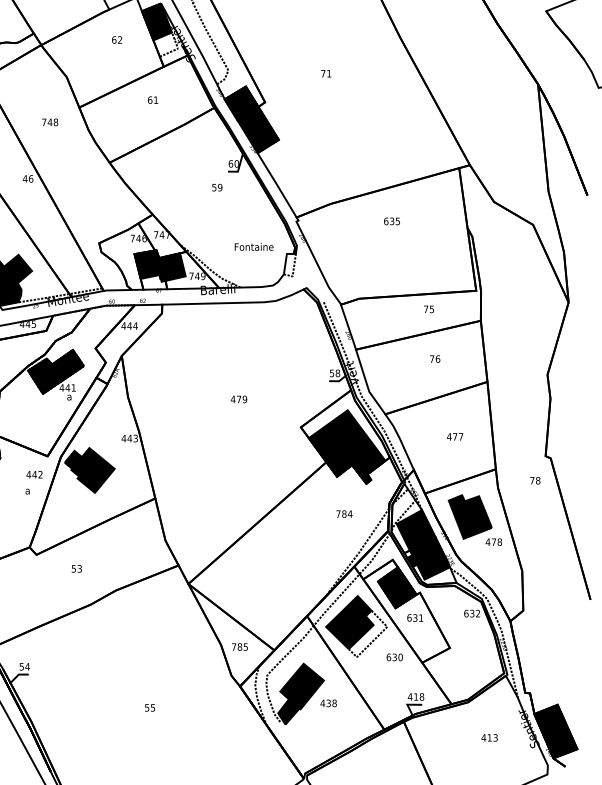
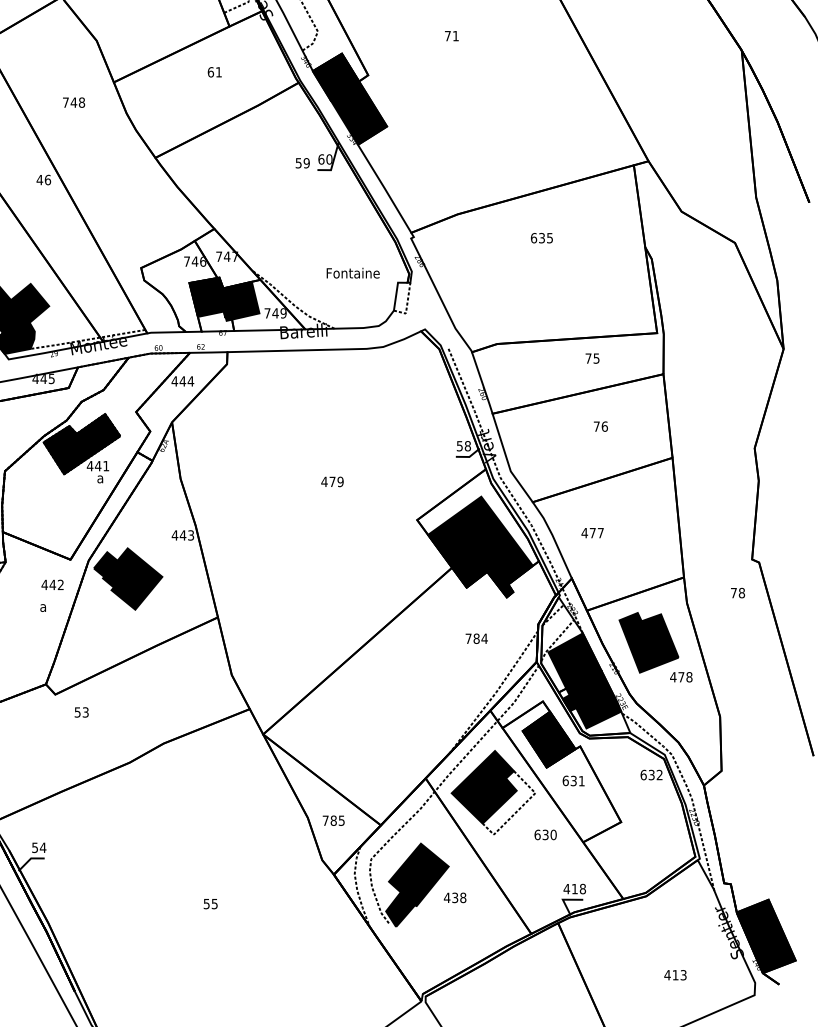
text: (217, 187) -> (303, 163), moved
text: (455, 436) -> (593, 532), moved
text: (76, 568) -> (81, 711), moved
text: (489, 737) -> (675, 974), moved

